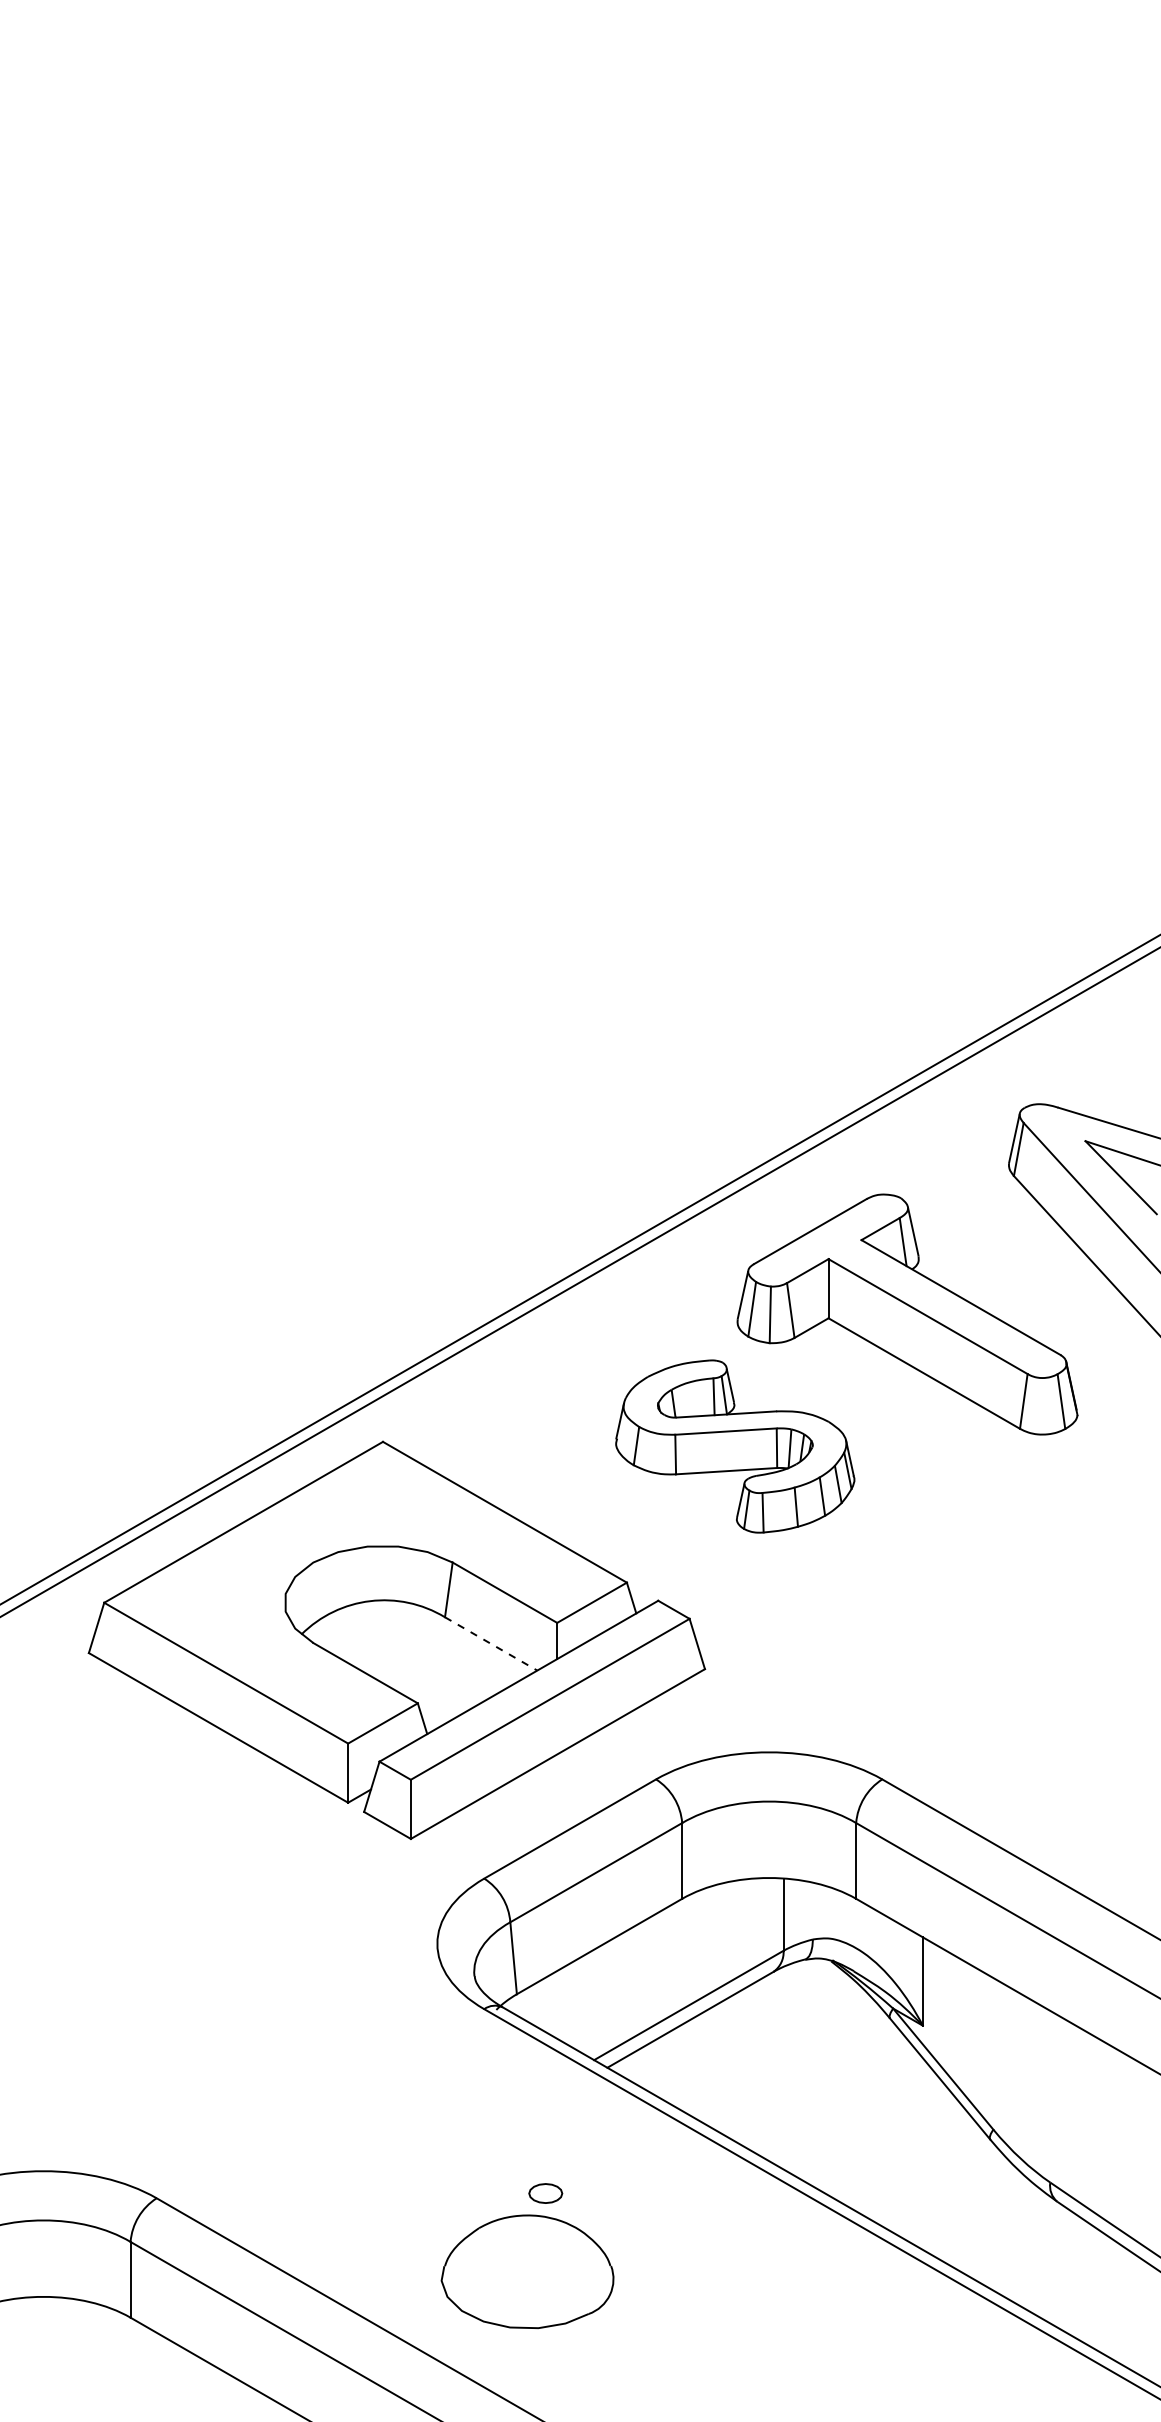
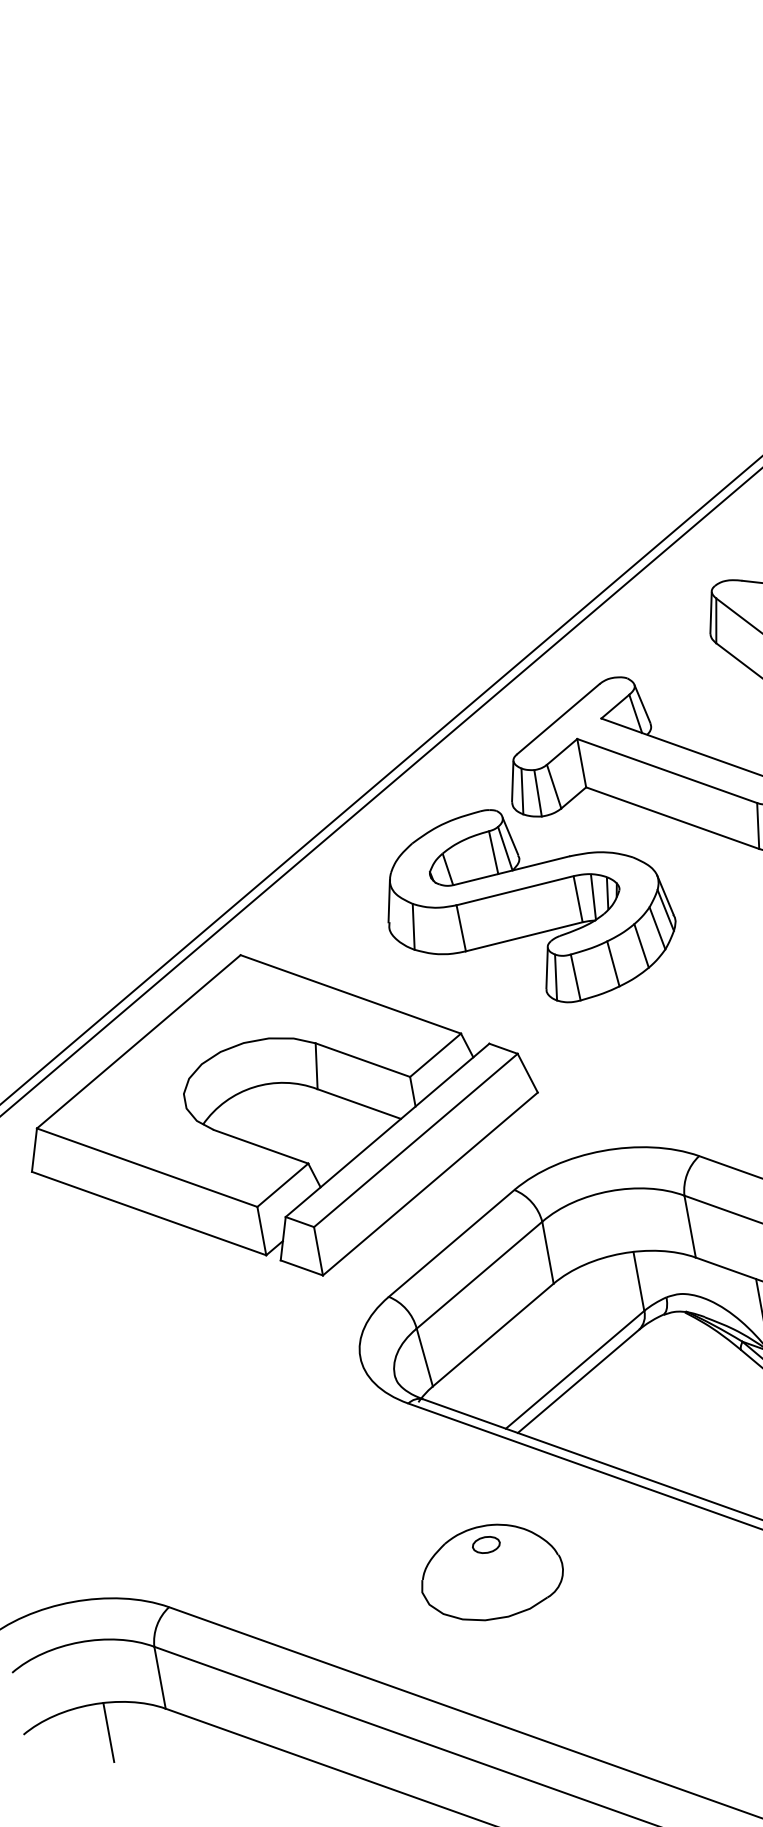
part: (735, 1446) -> (529, 906), size x1.43
line: (491, 1644) -> (359, 1104), dashed -> solid
part: (527, 2271) -> (491, 1571), moved
line: (58, 2333) -> (109, 1732), added

